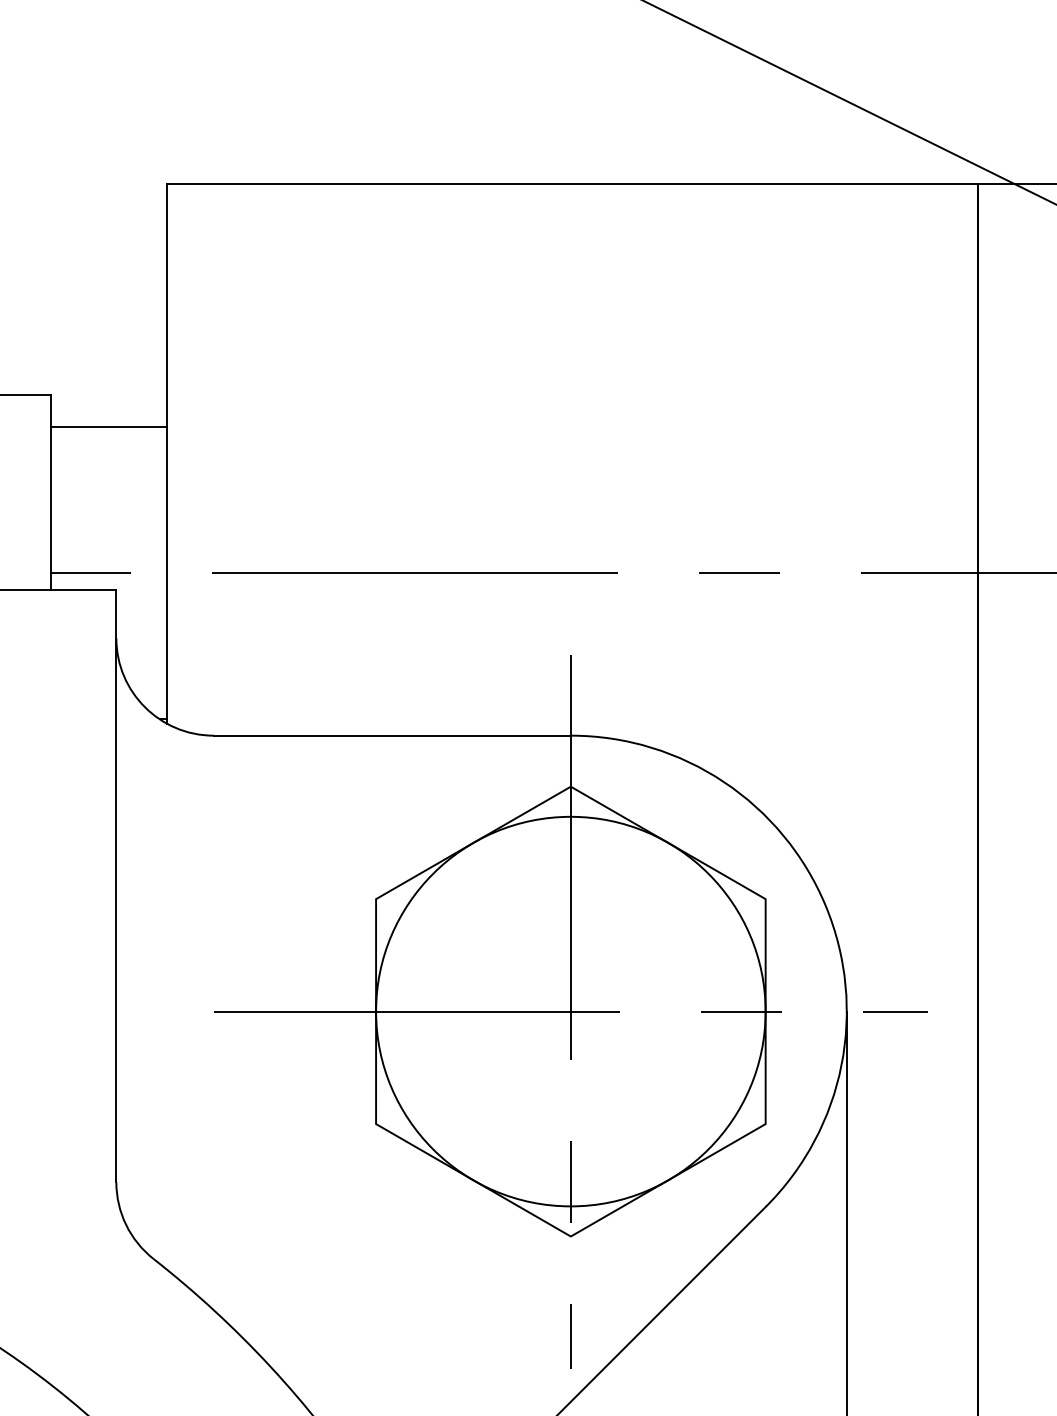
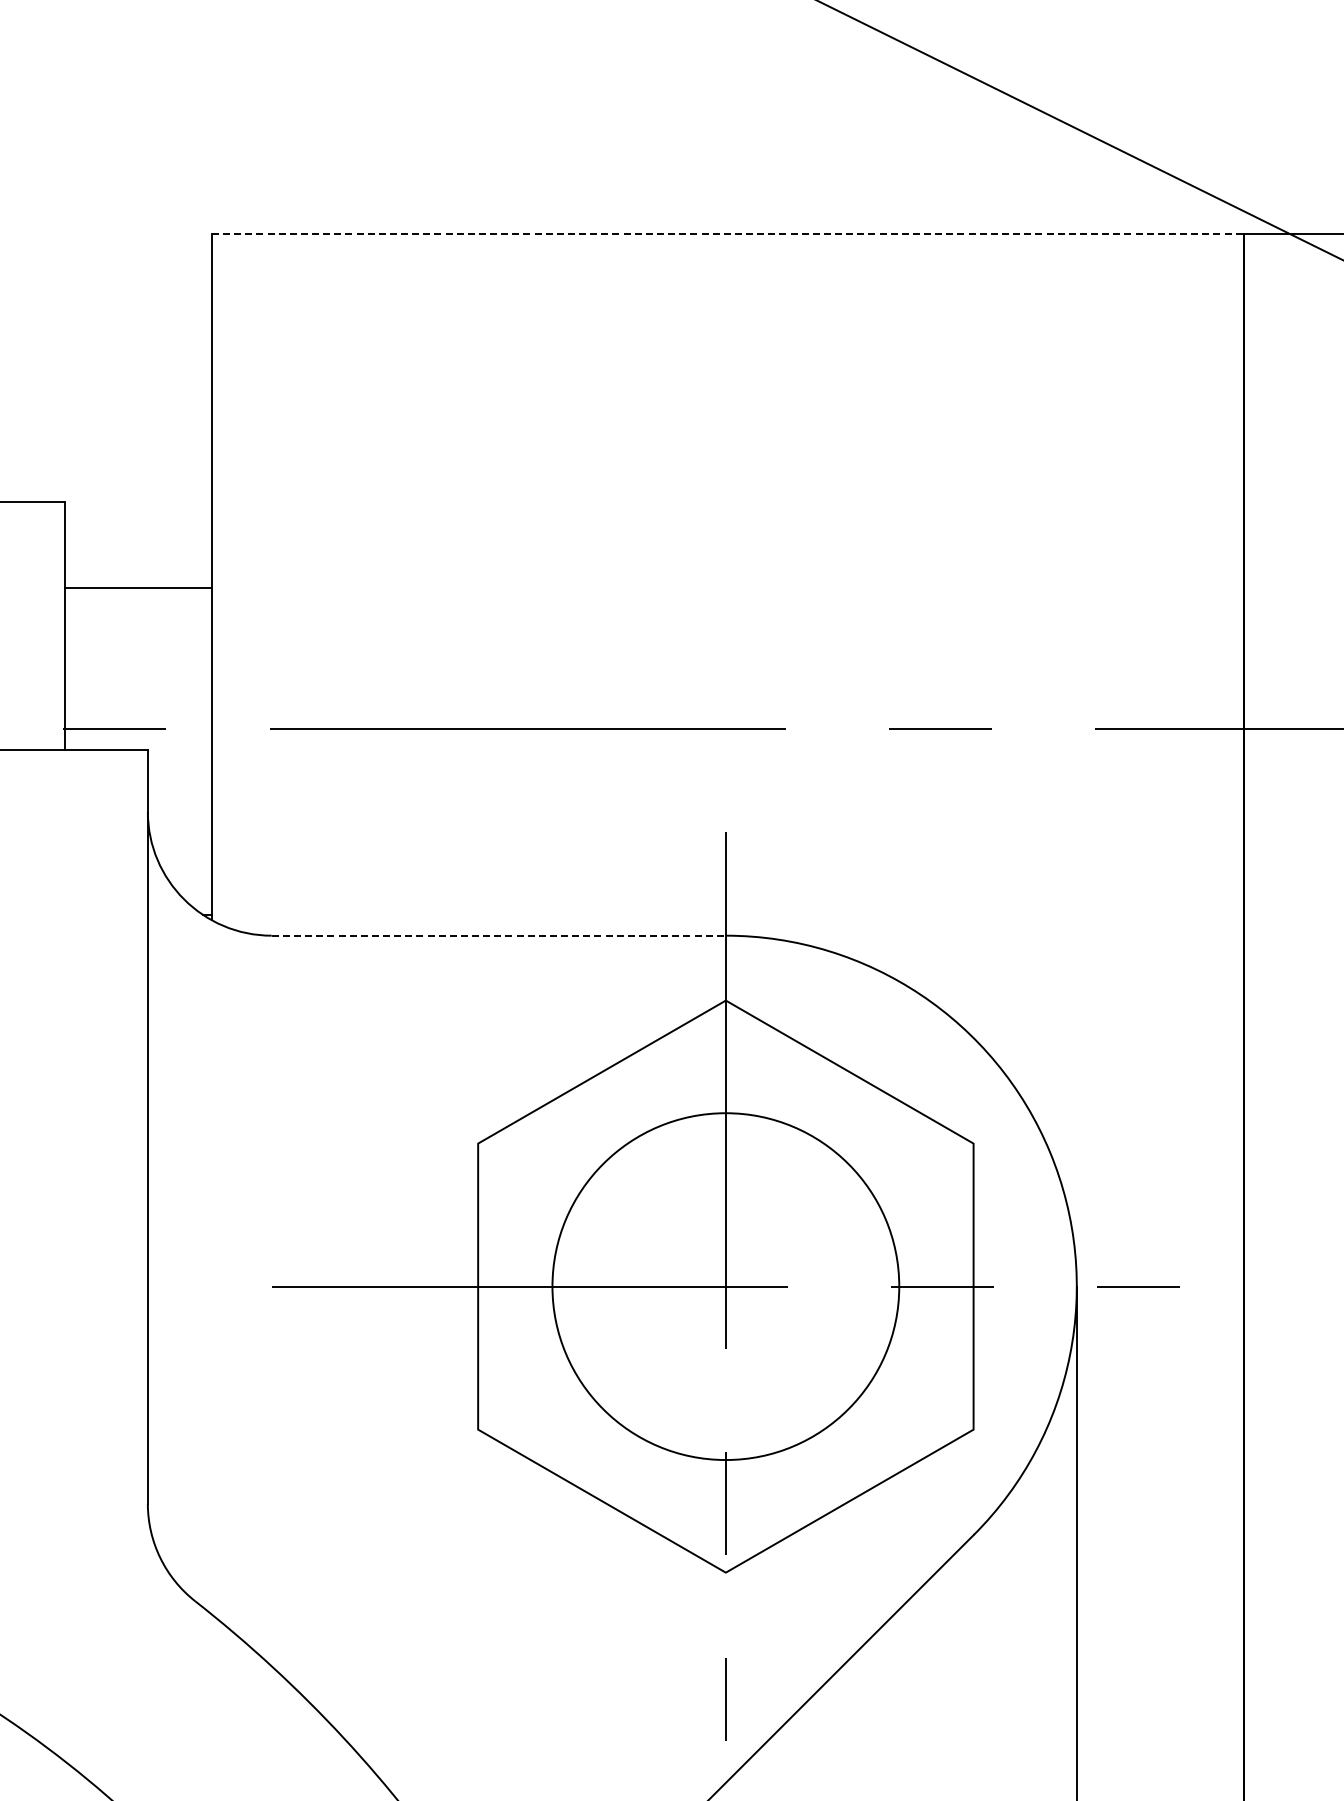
line: (572, 183) -> (728, 233), solid -> dashed
line: (109, 427) -> (138, 588), moved
line: (392, 735) -> (499, 935), solid -> dashed
circle: (570, 1011) -> (725, 1286), size x0.7

